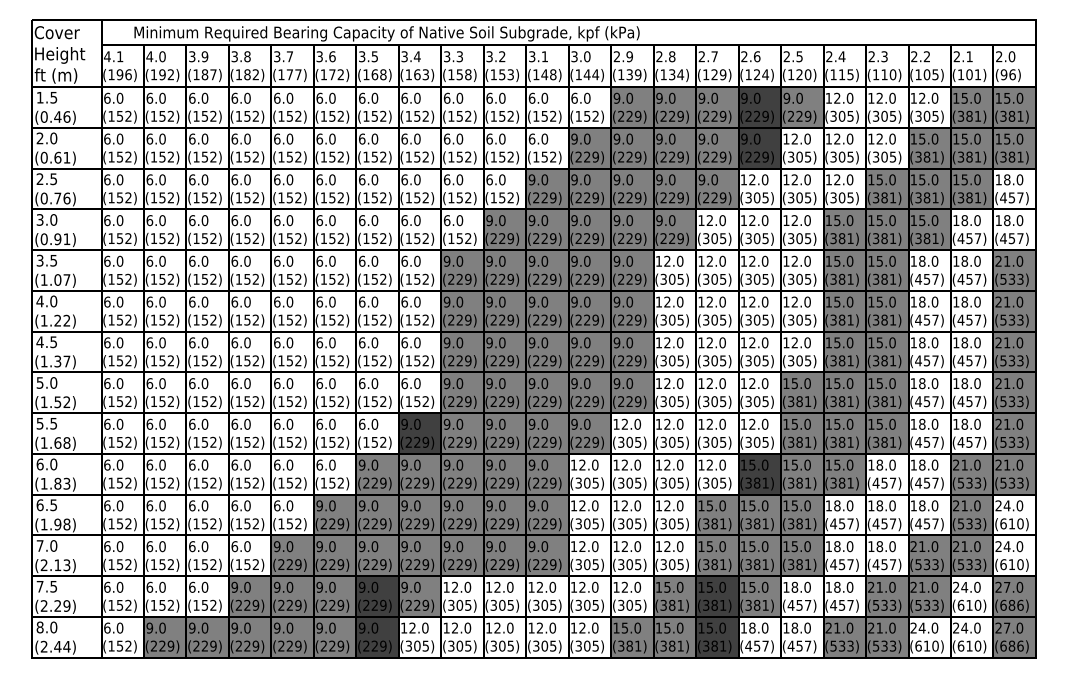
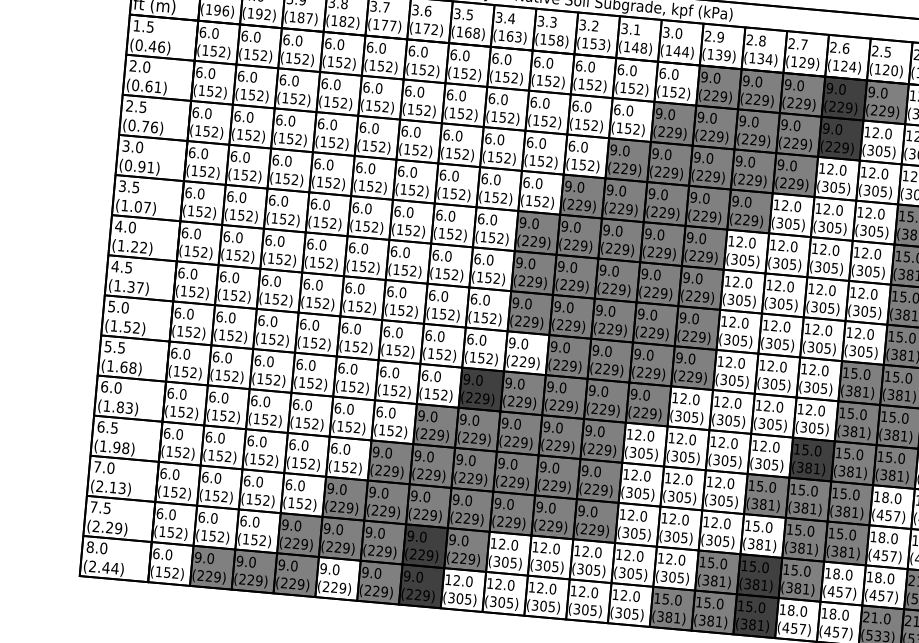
fill: (462, 392) -> (526, 353), removed
fill: (717, 555) -> (763, 535), removed
fill: (292, 636) -> (337, 578), removed

